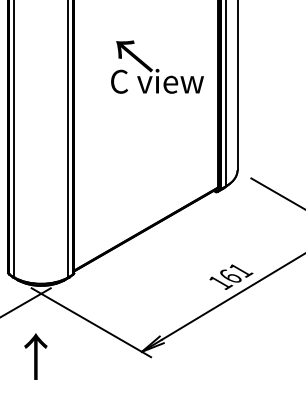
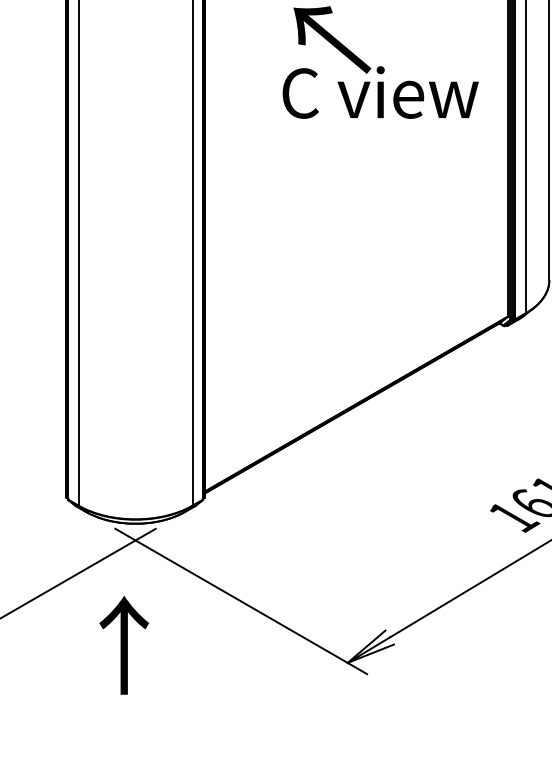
text: (35, 356) -> (123, 645), moved

